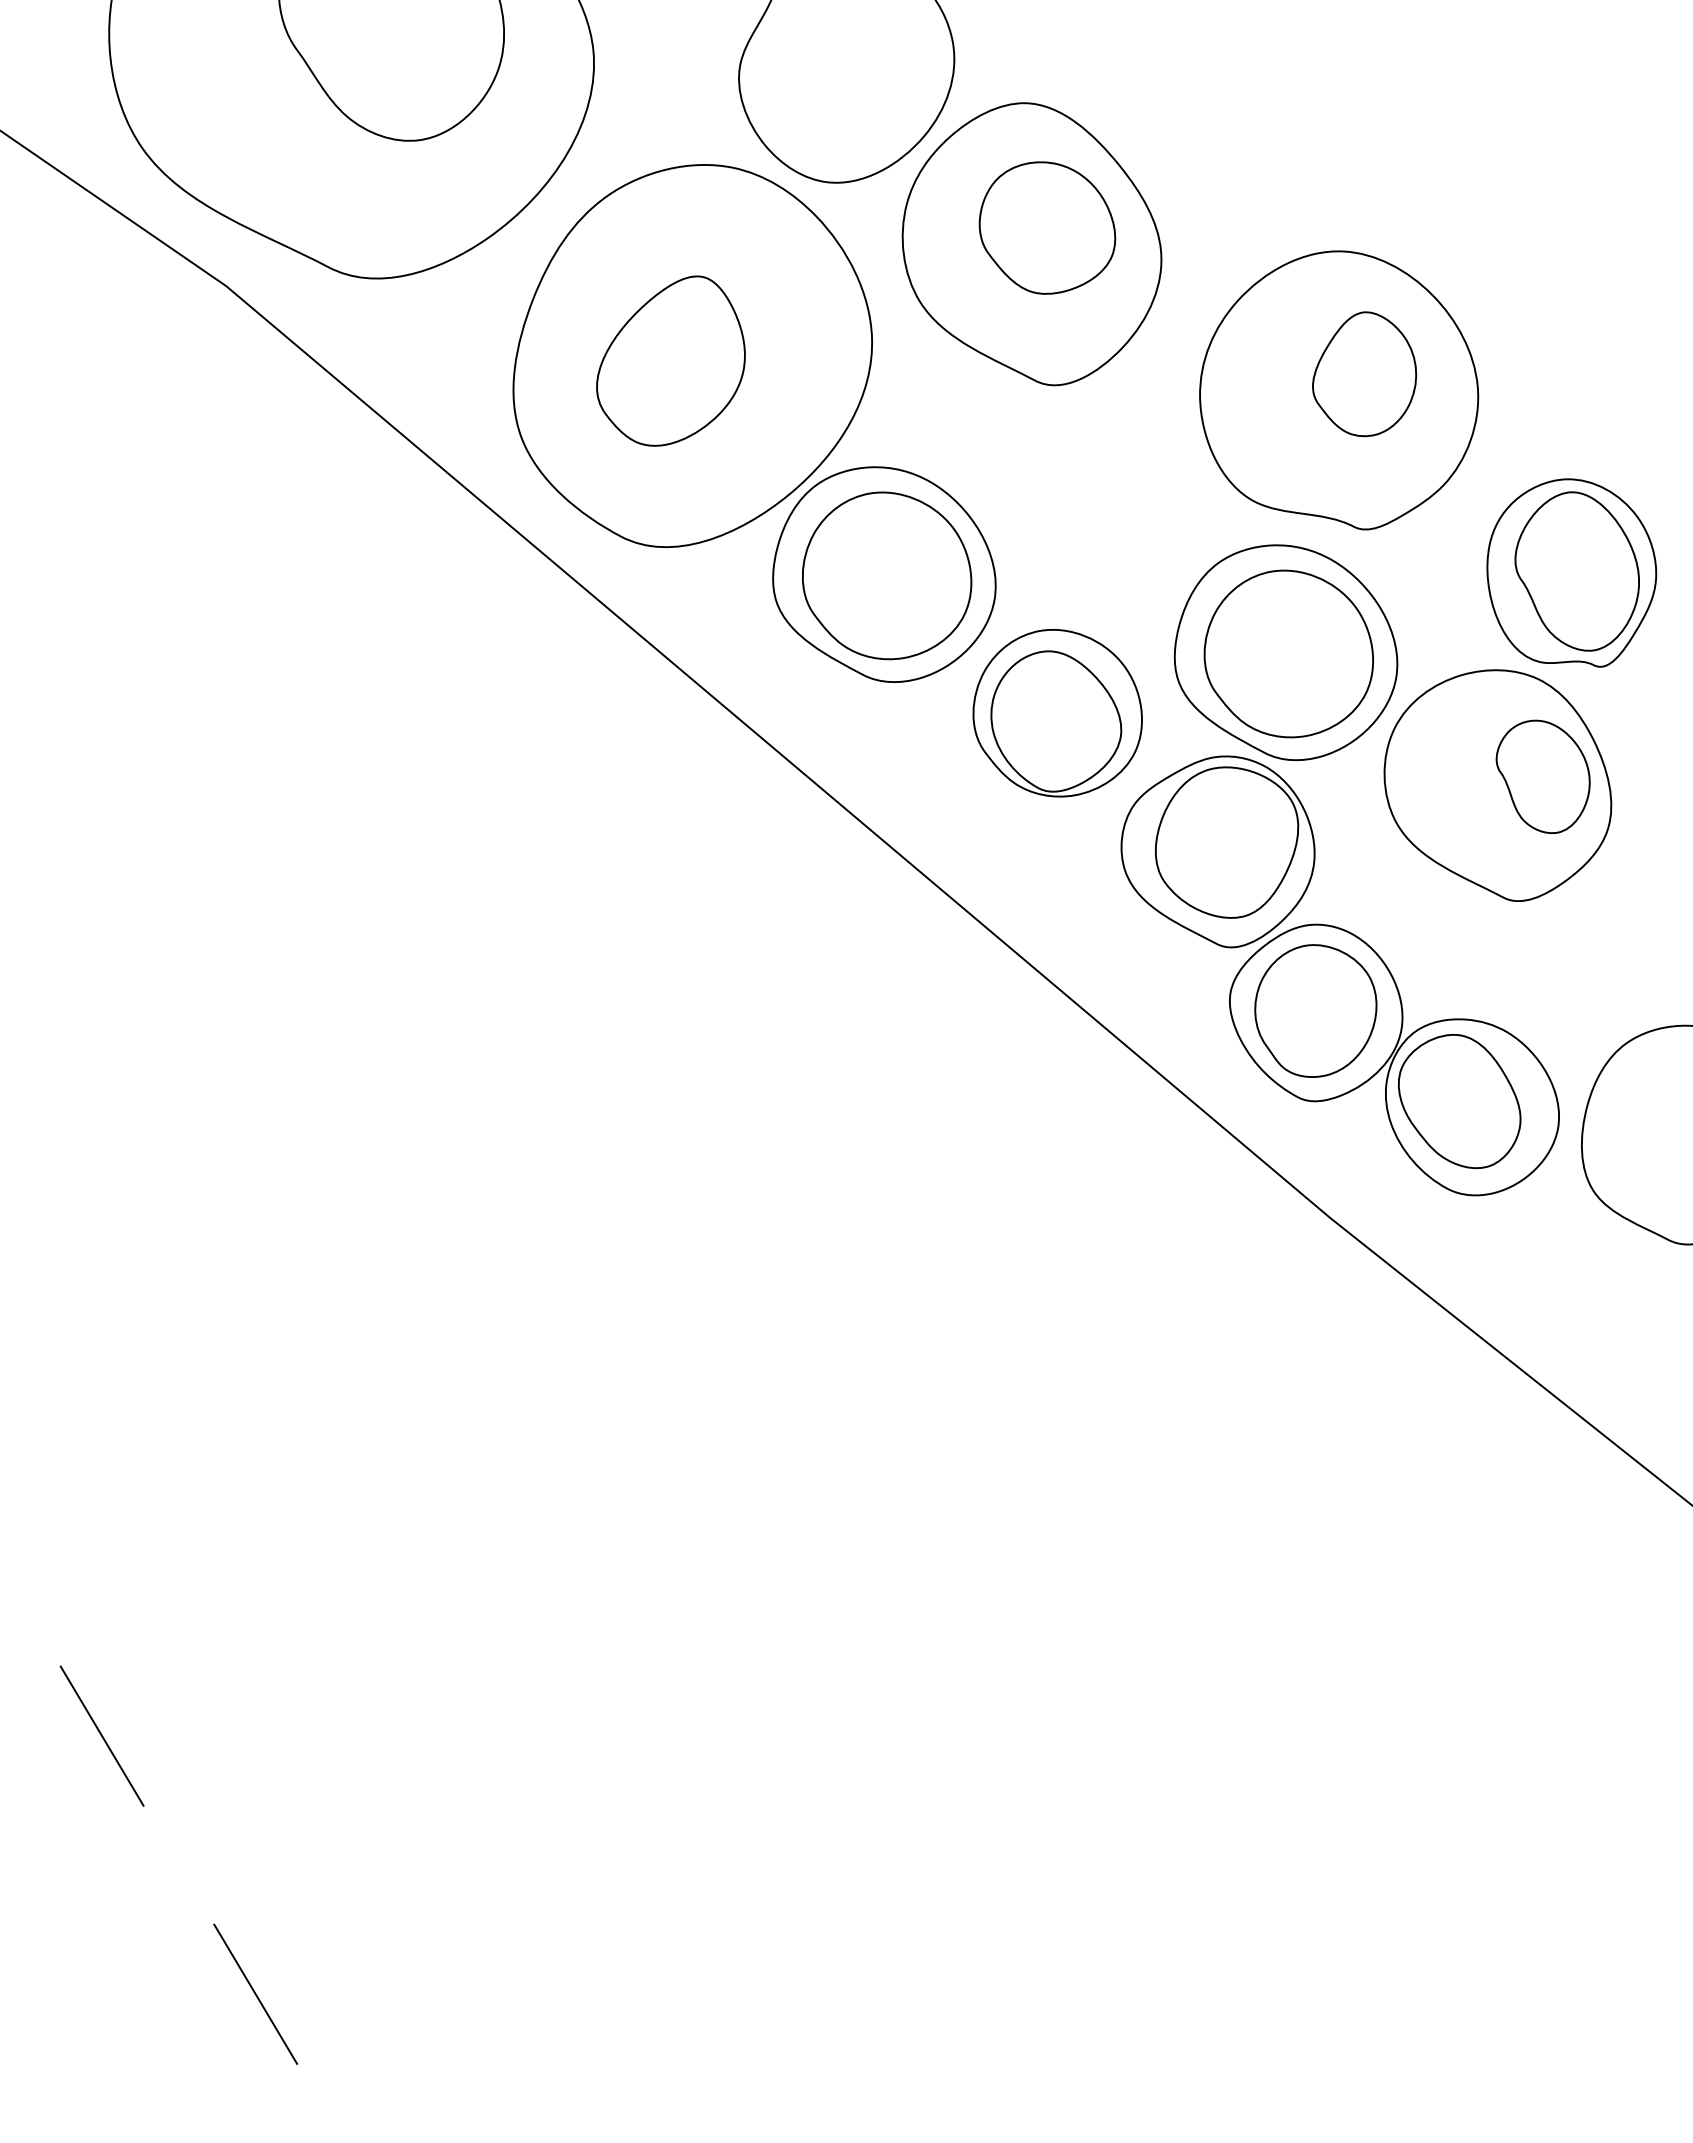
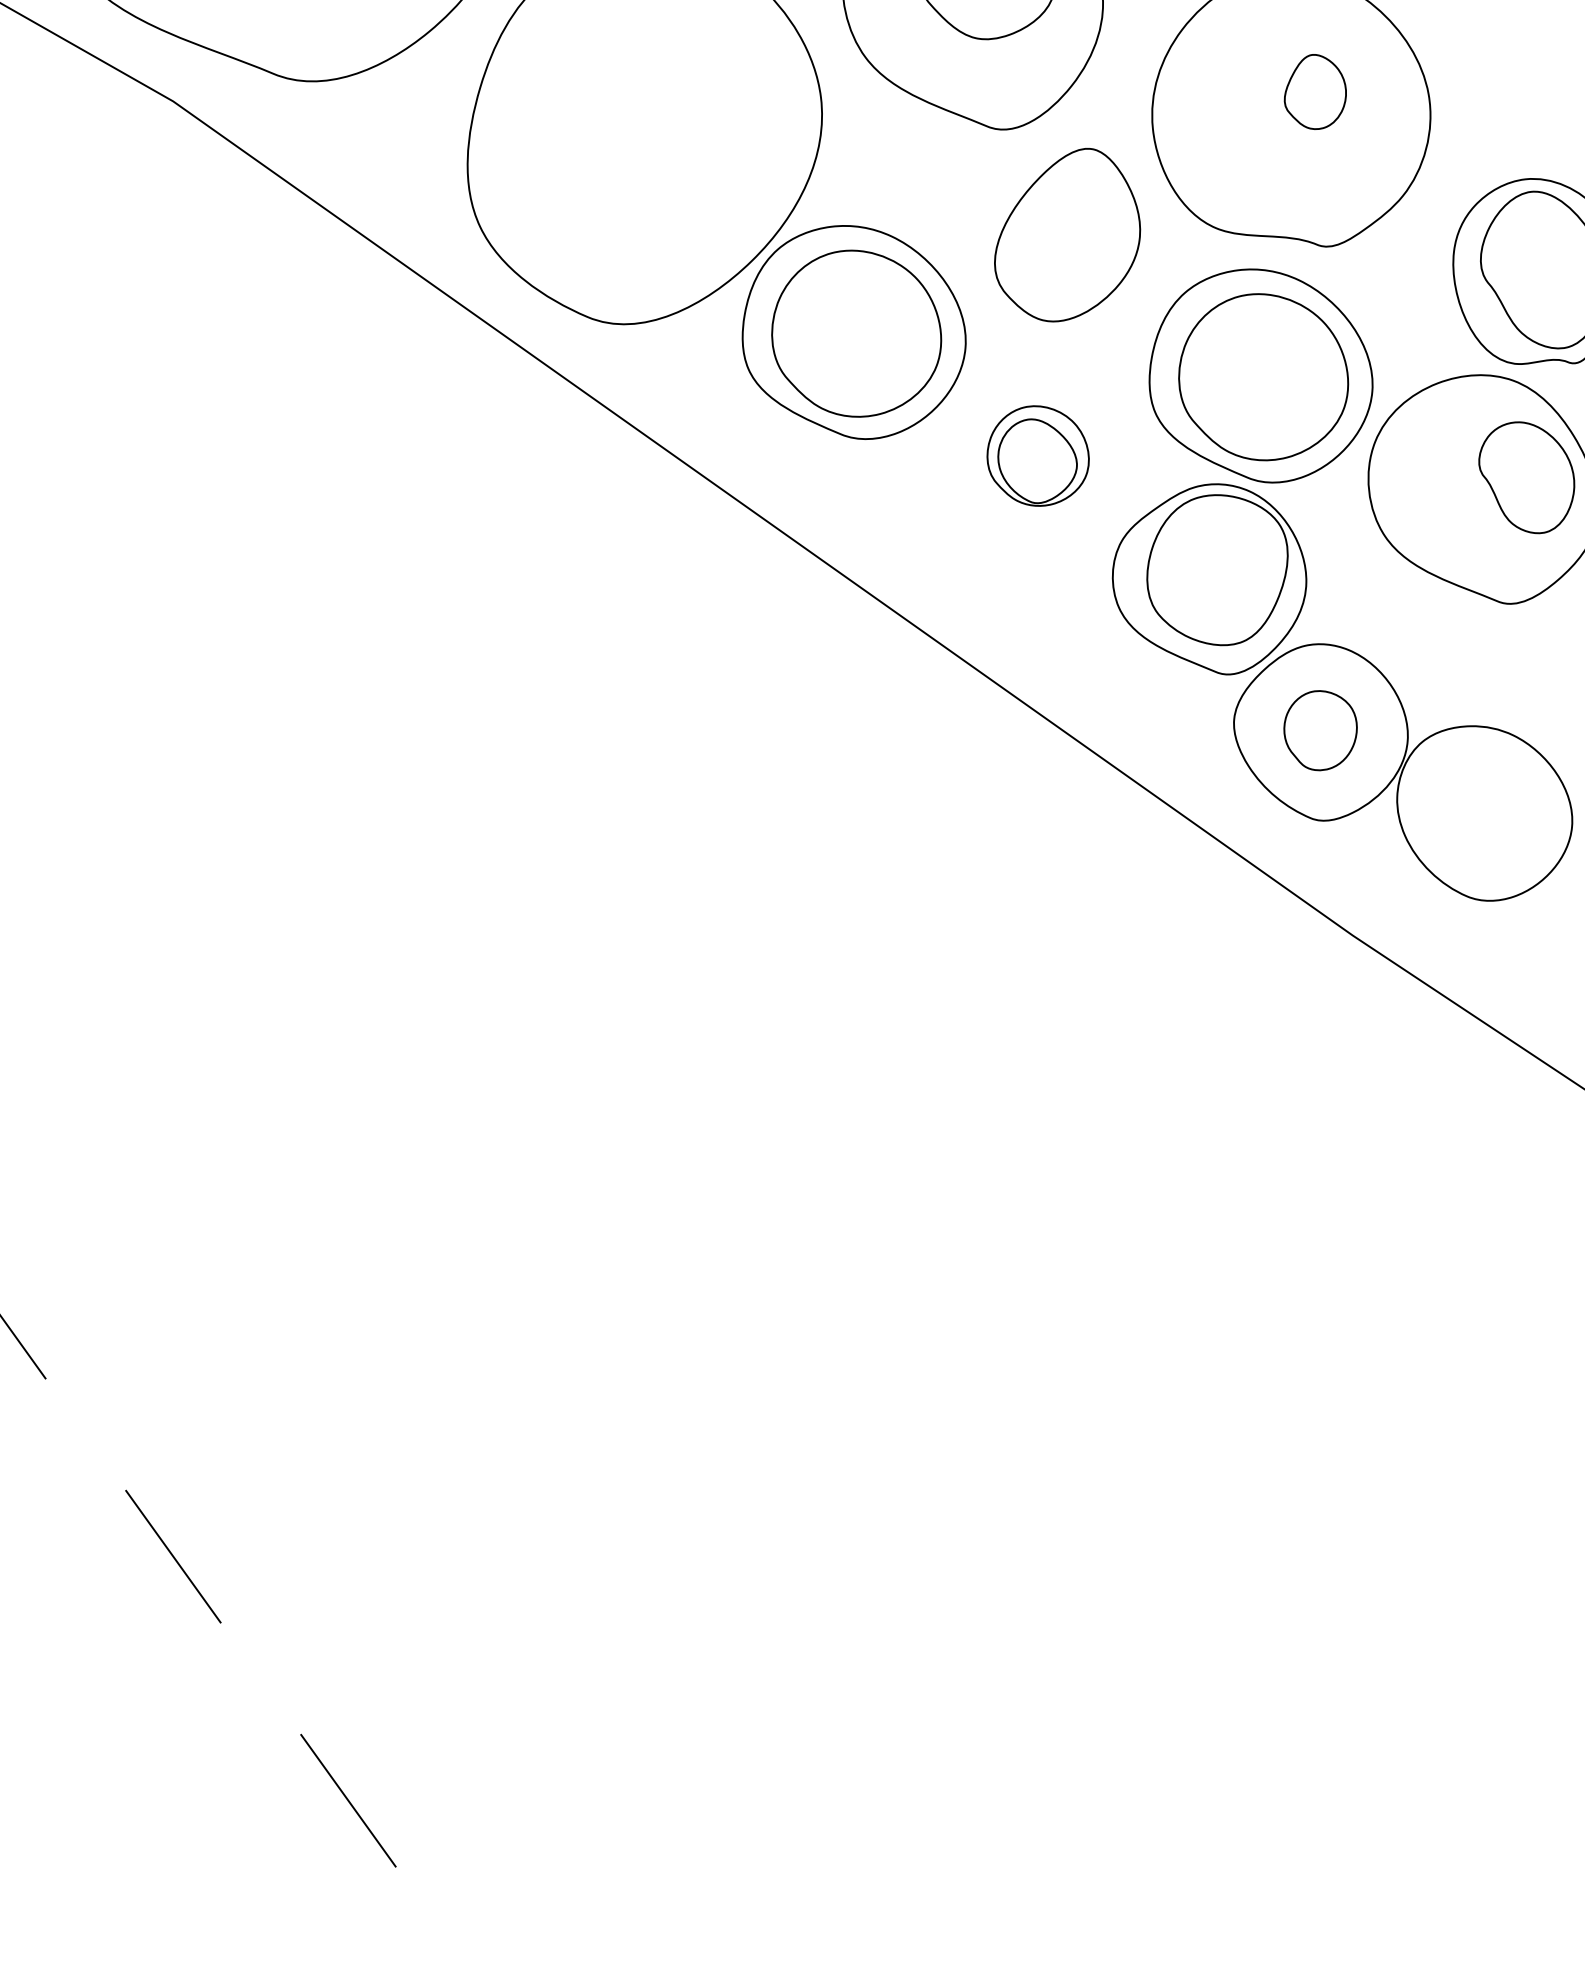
part: (670, 360) -> (1066, 234), moved
part: (1364, 374) -> (1314, 92), size x0.6
part: (1057, 713) -> (1037, 456), size x0.6
part: (1315, 1010) -> (1320, 730), size x0.6
part: (1459, 1101) -> (1471, 808), removed

